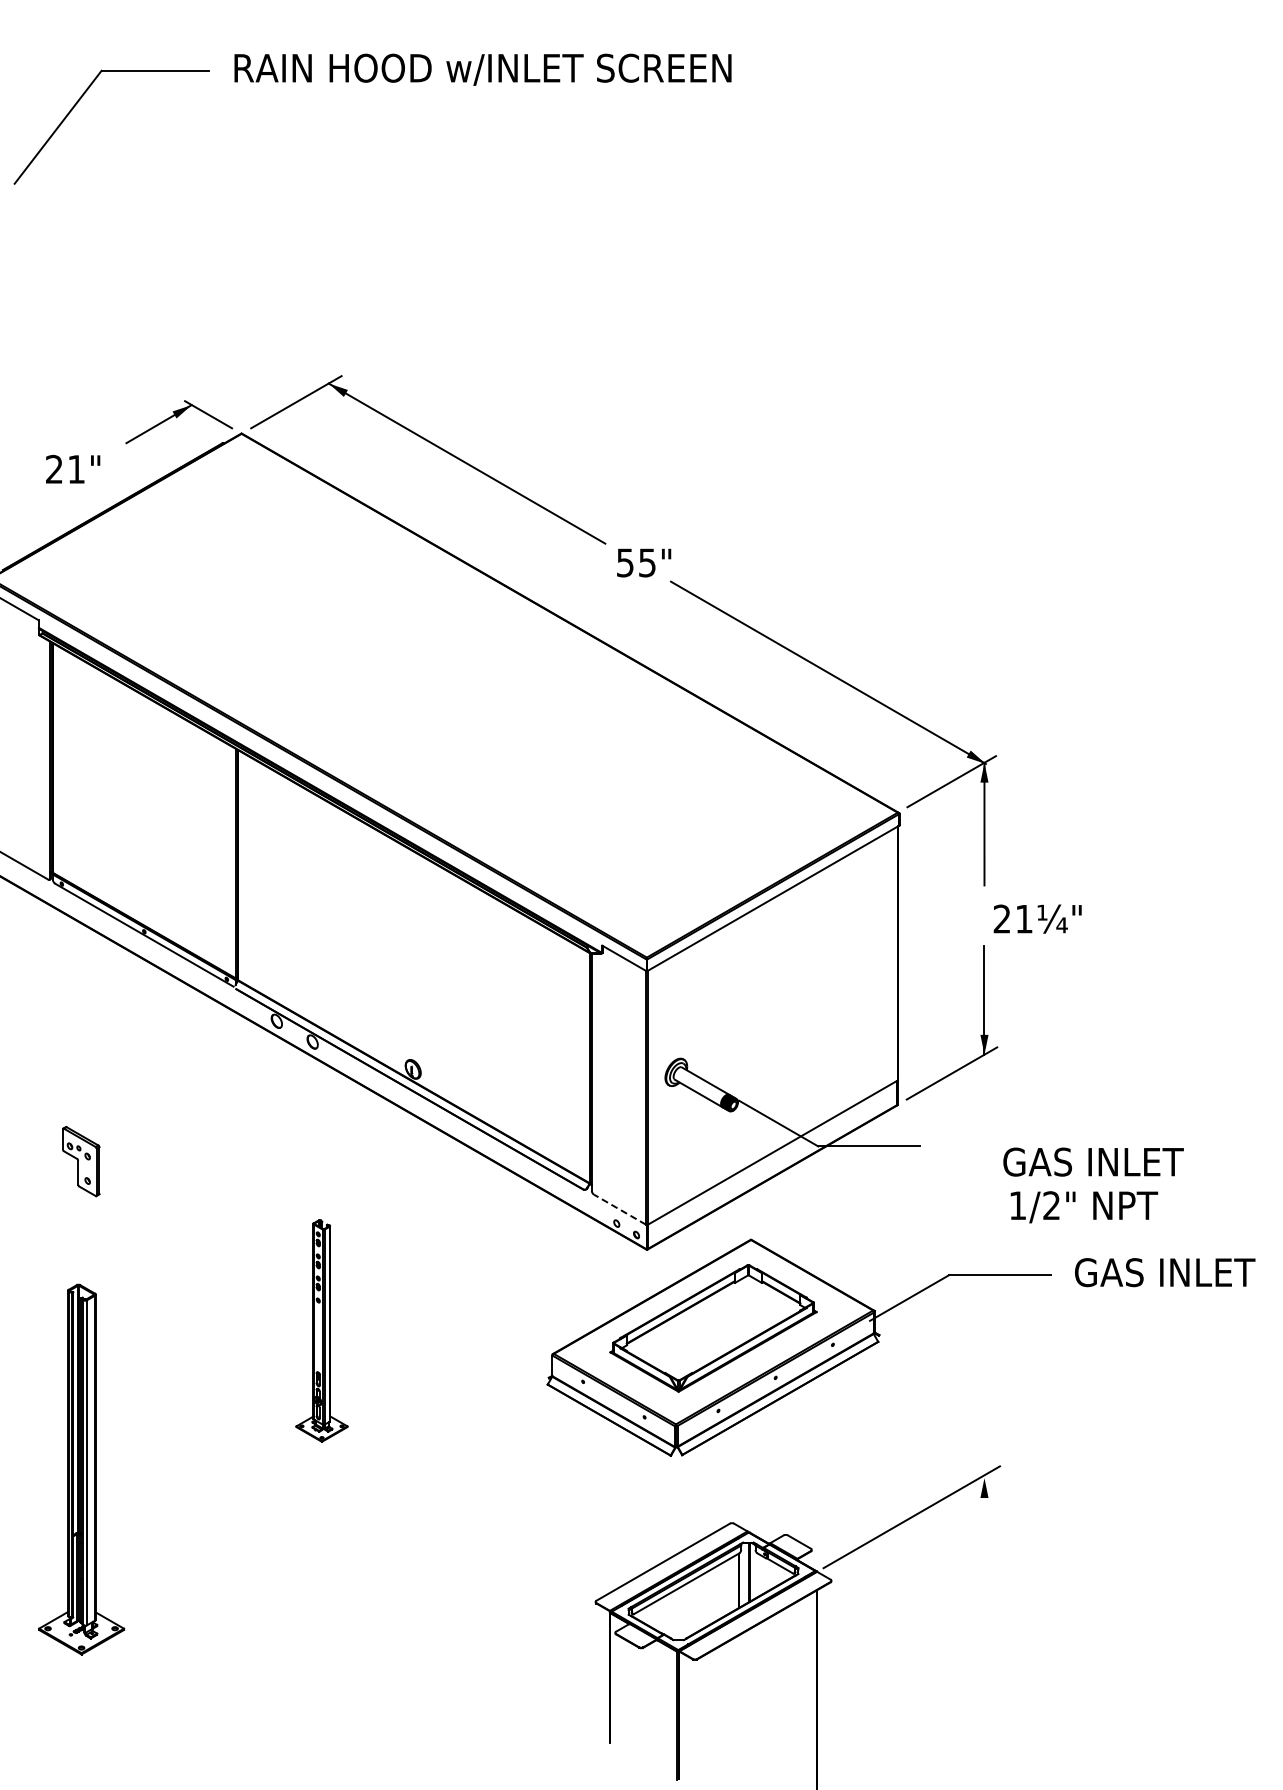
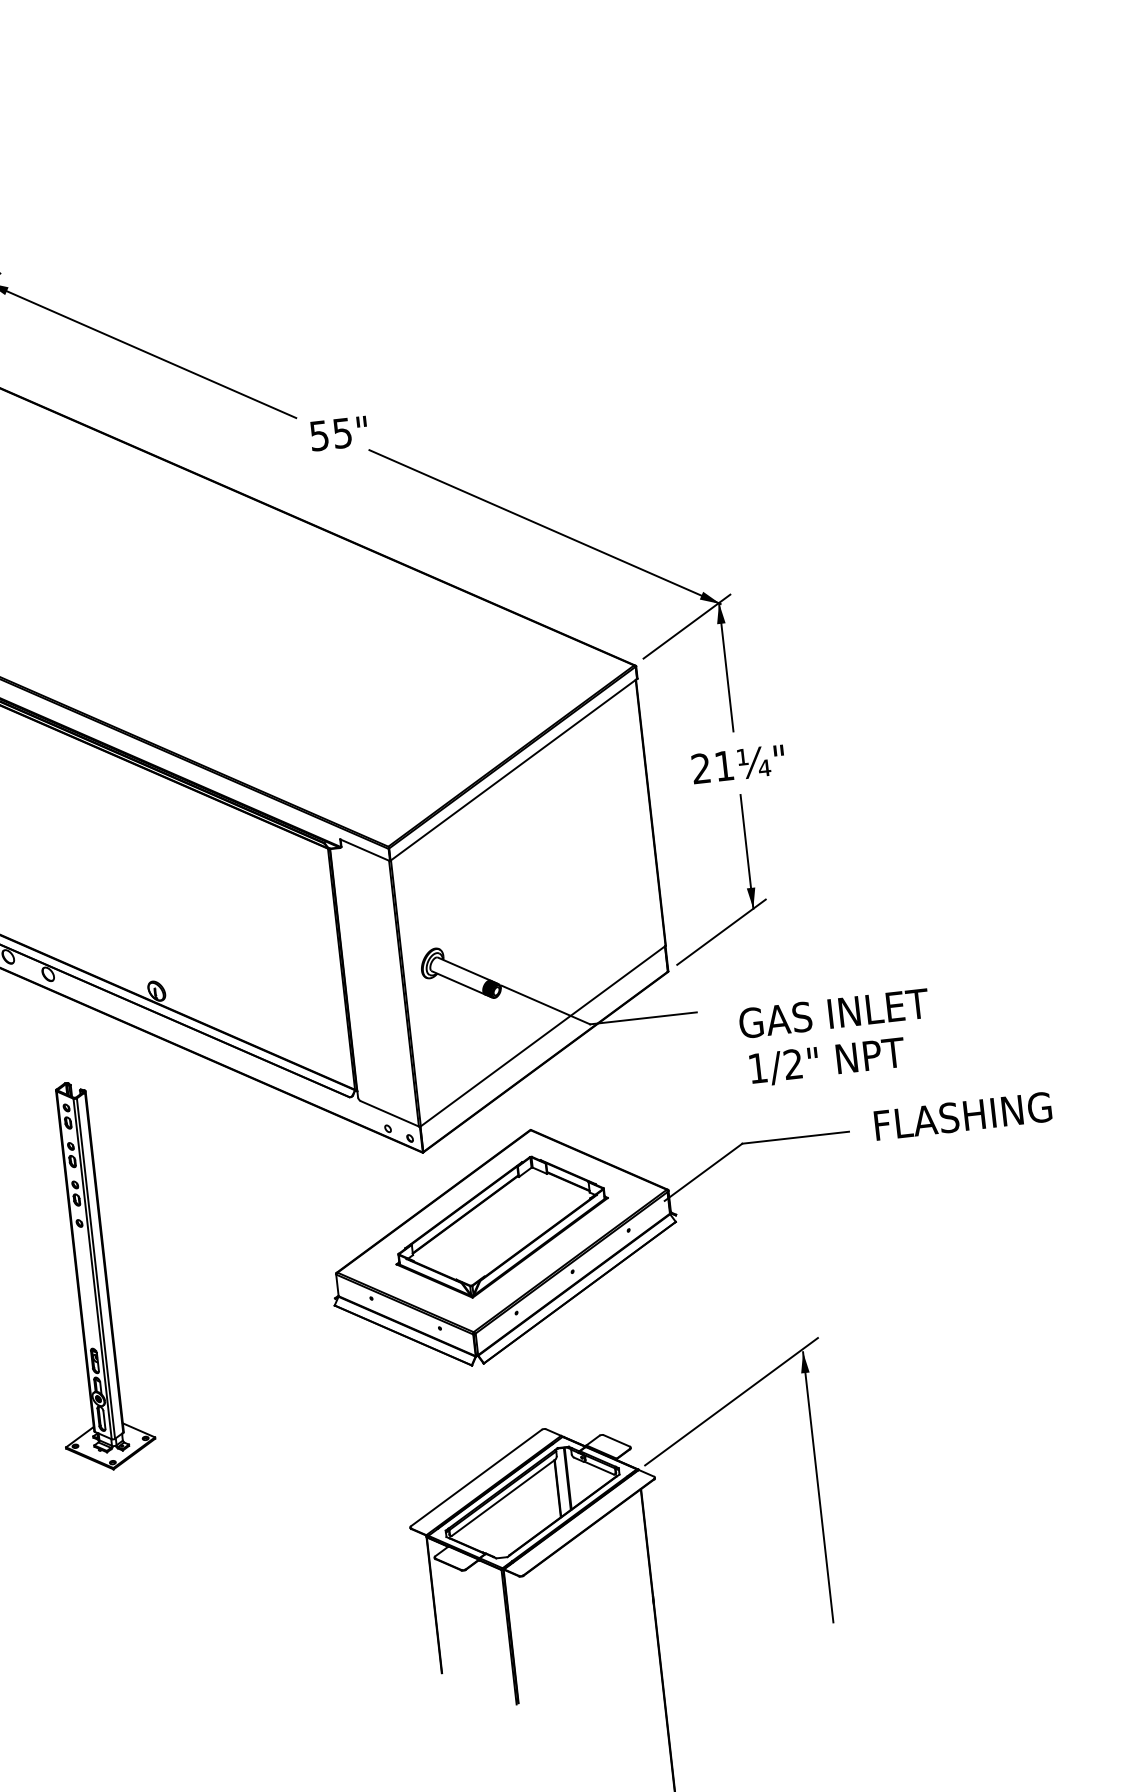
text: (1037, 918) -> (738, 763), moved
text: (1093, 1161) -> (833, 1012), moved
text: (1084, 1207) -> (827, 1062), moved
line: (619, 1209) -> (389, 1113), dashed -> solid
text: (1165, 1272) -> (968, 1115), GAS INLET -> FLASHING
part: (321, 1330) -> (91, 1275), size x1.67
line: (984, 1607) -> (818, 1487), added

